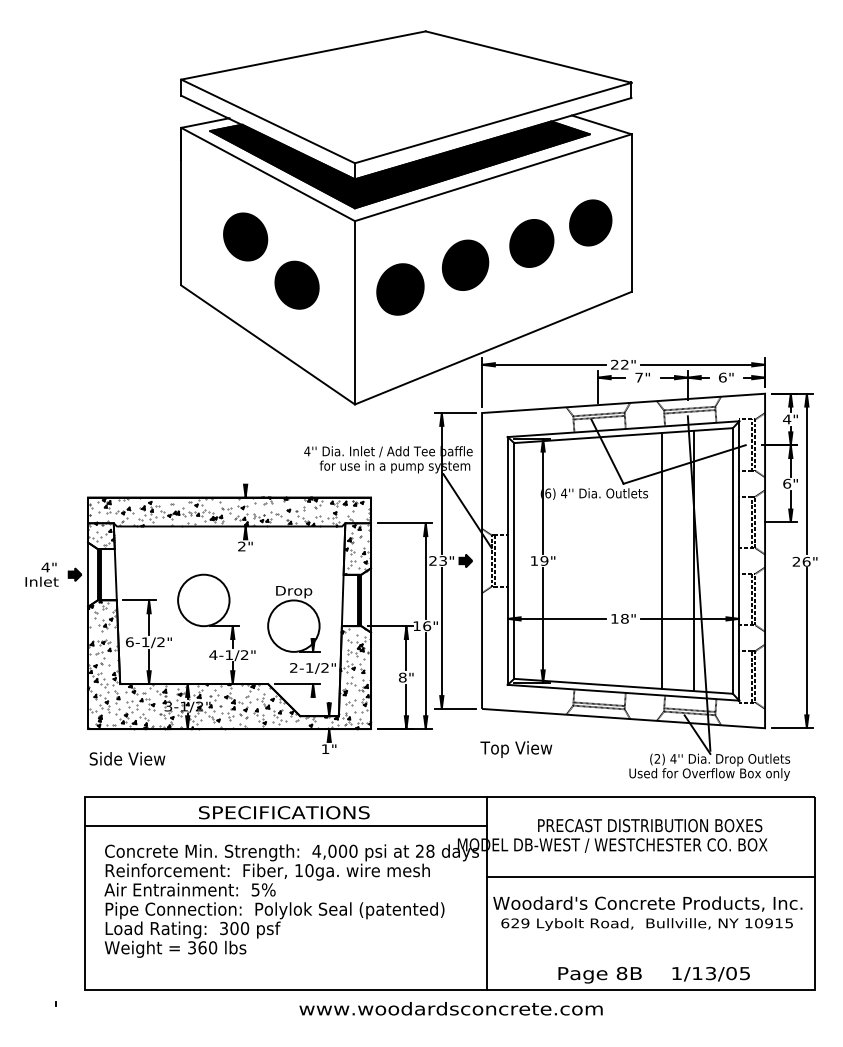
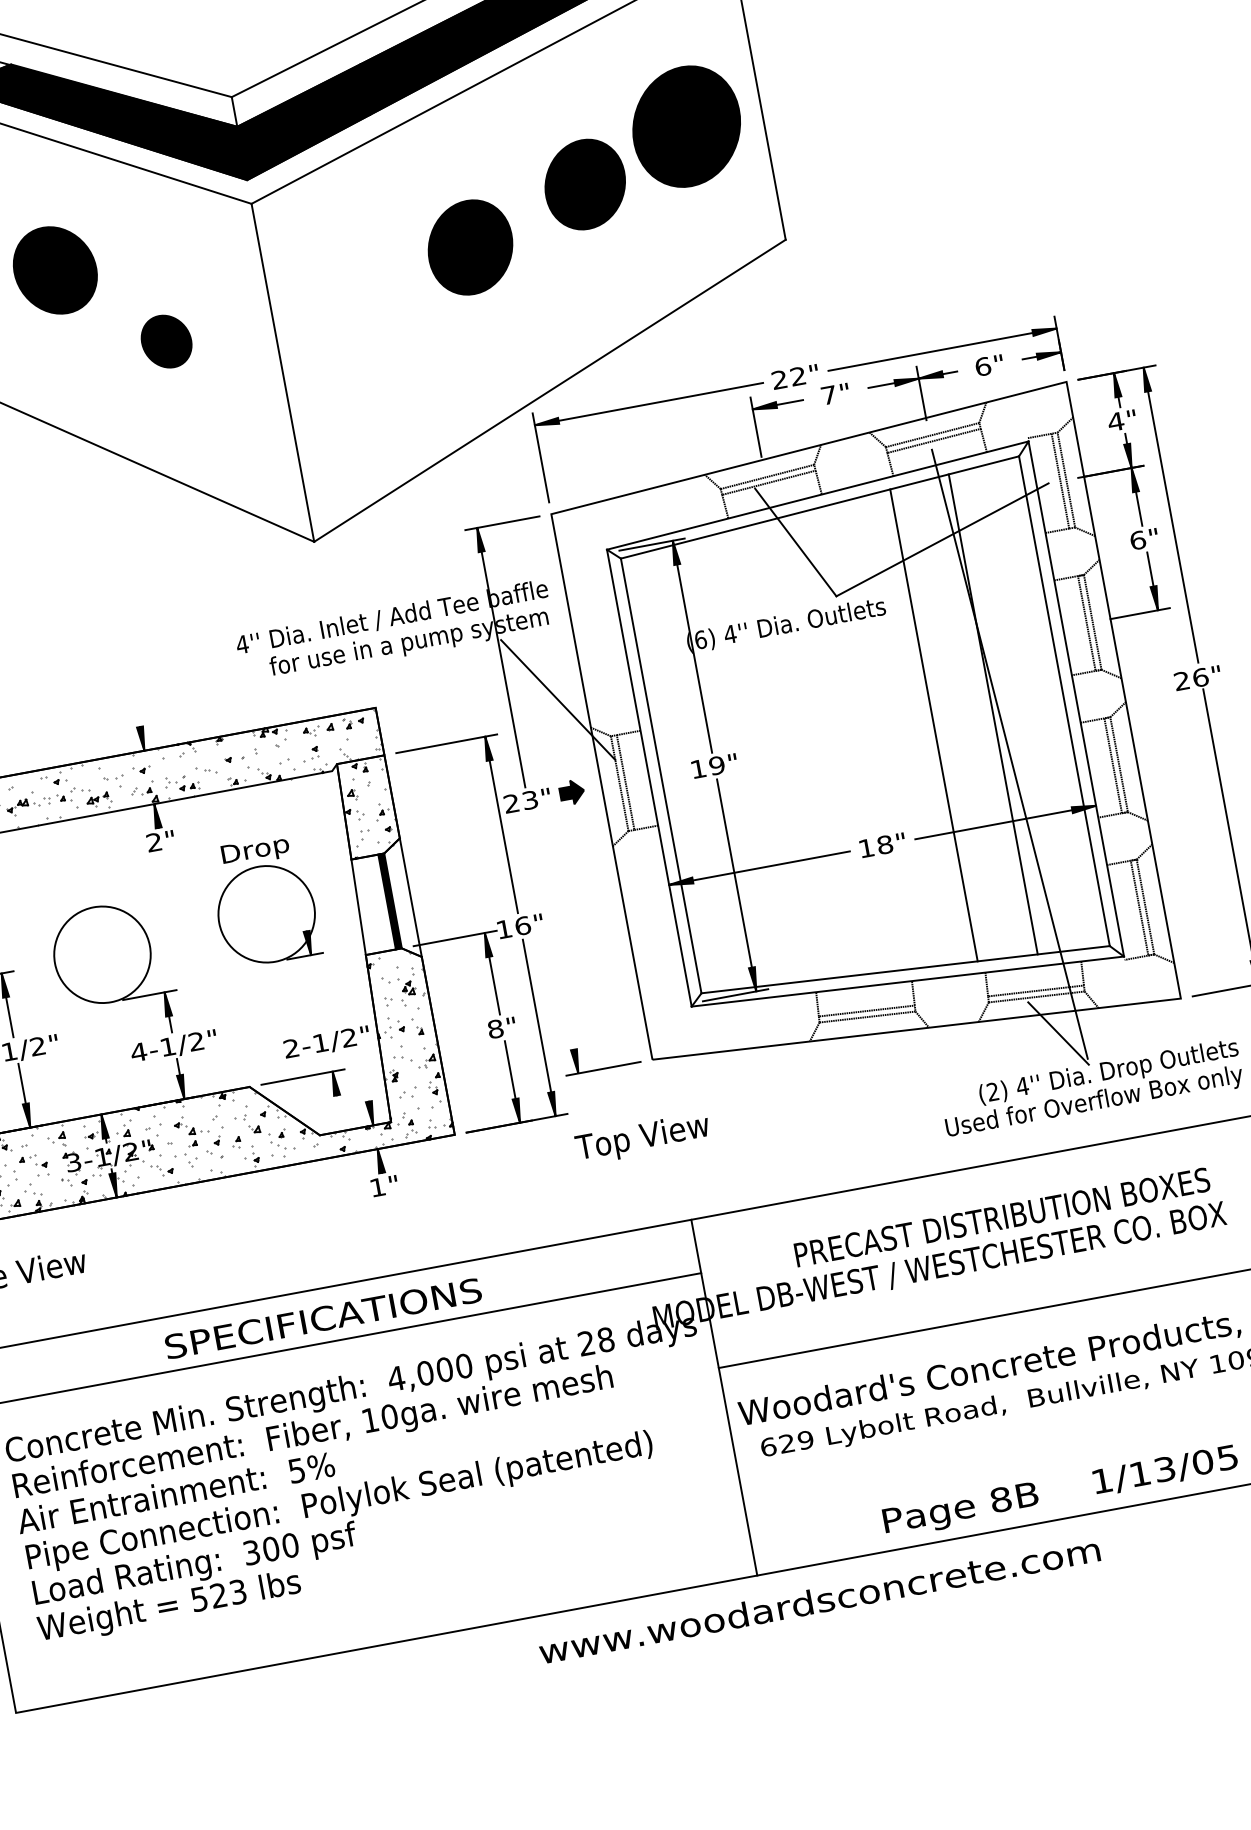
part: (590, 222) -> (686, 125), size x1.4
part: (296, 284) -> (165, 340), size x0.6
part: (400, 289) -> (358, 314), removed
part: (293, 619) -> (263, 902), moved
line: (441, 638) -> (553, 943), removed
text: (516, 749) -> (643, 1138), moved
text: (202, 947) -> (218, 1595), 360 -> 523
text: (450, 1008) -> (818, 1600), moved

